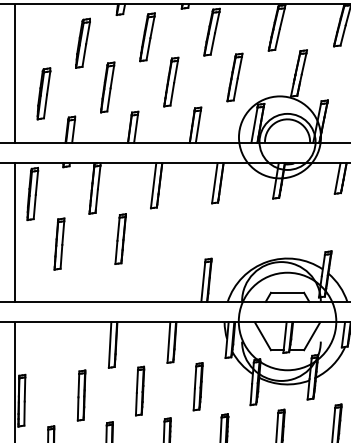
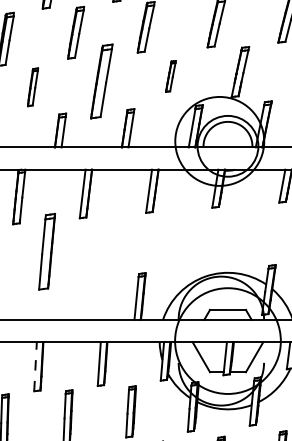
part: (234, 77) -> (170, 76), size x0.6
part: (171, 81) -> (102, 80), size x1.4
part: (107, 87) -> (32, 87), size x0.7
part: (120, 238) -> (46, 251), size x1.4
line: (110, 345) -> (35, 367), solid -> dashed

